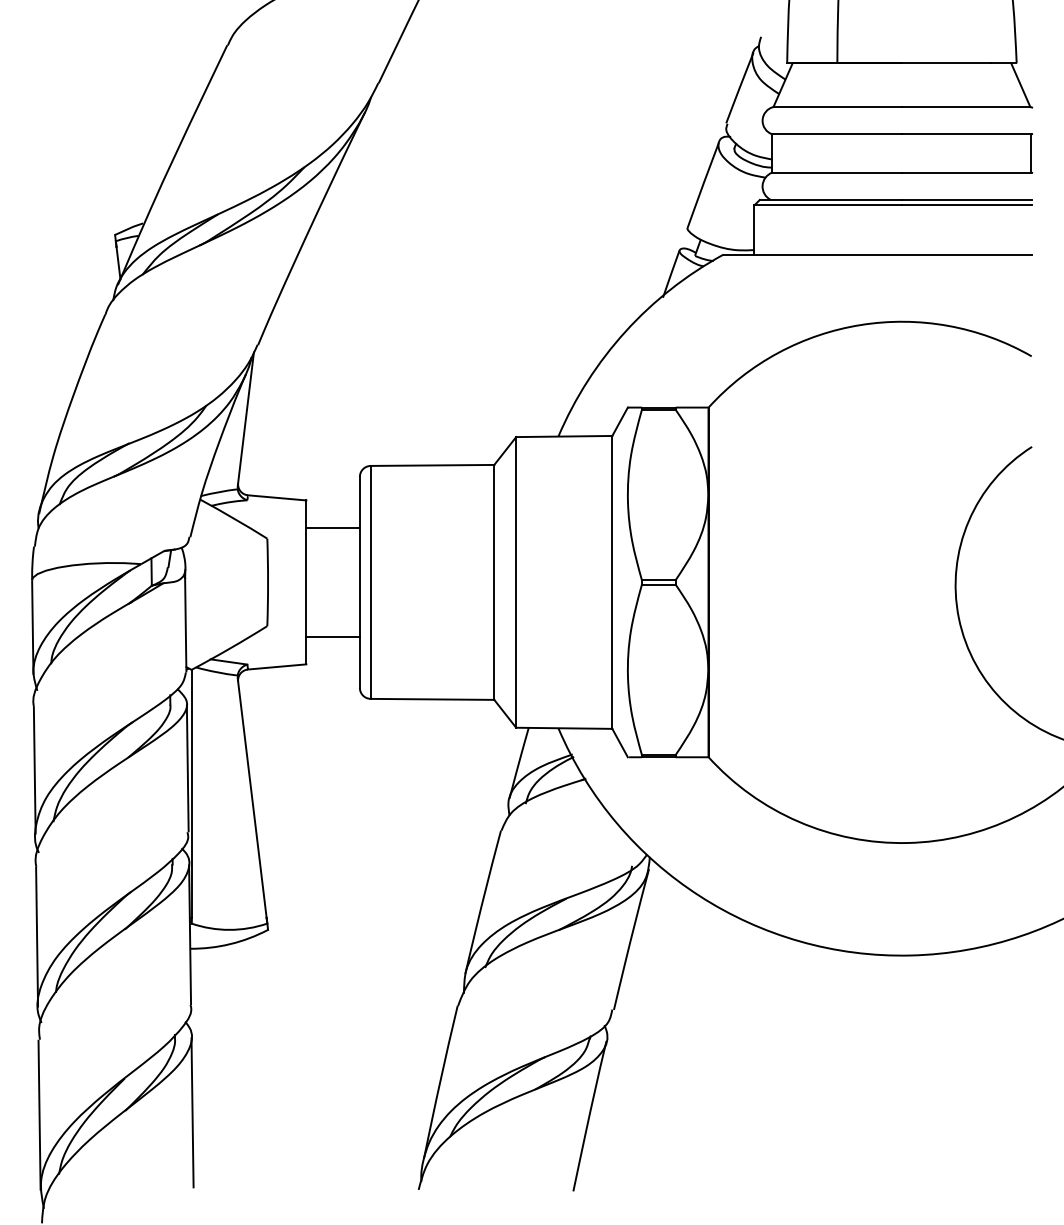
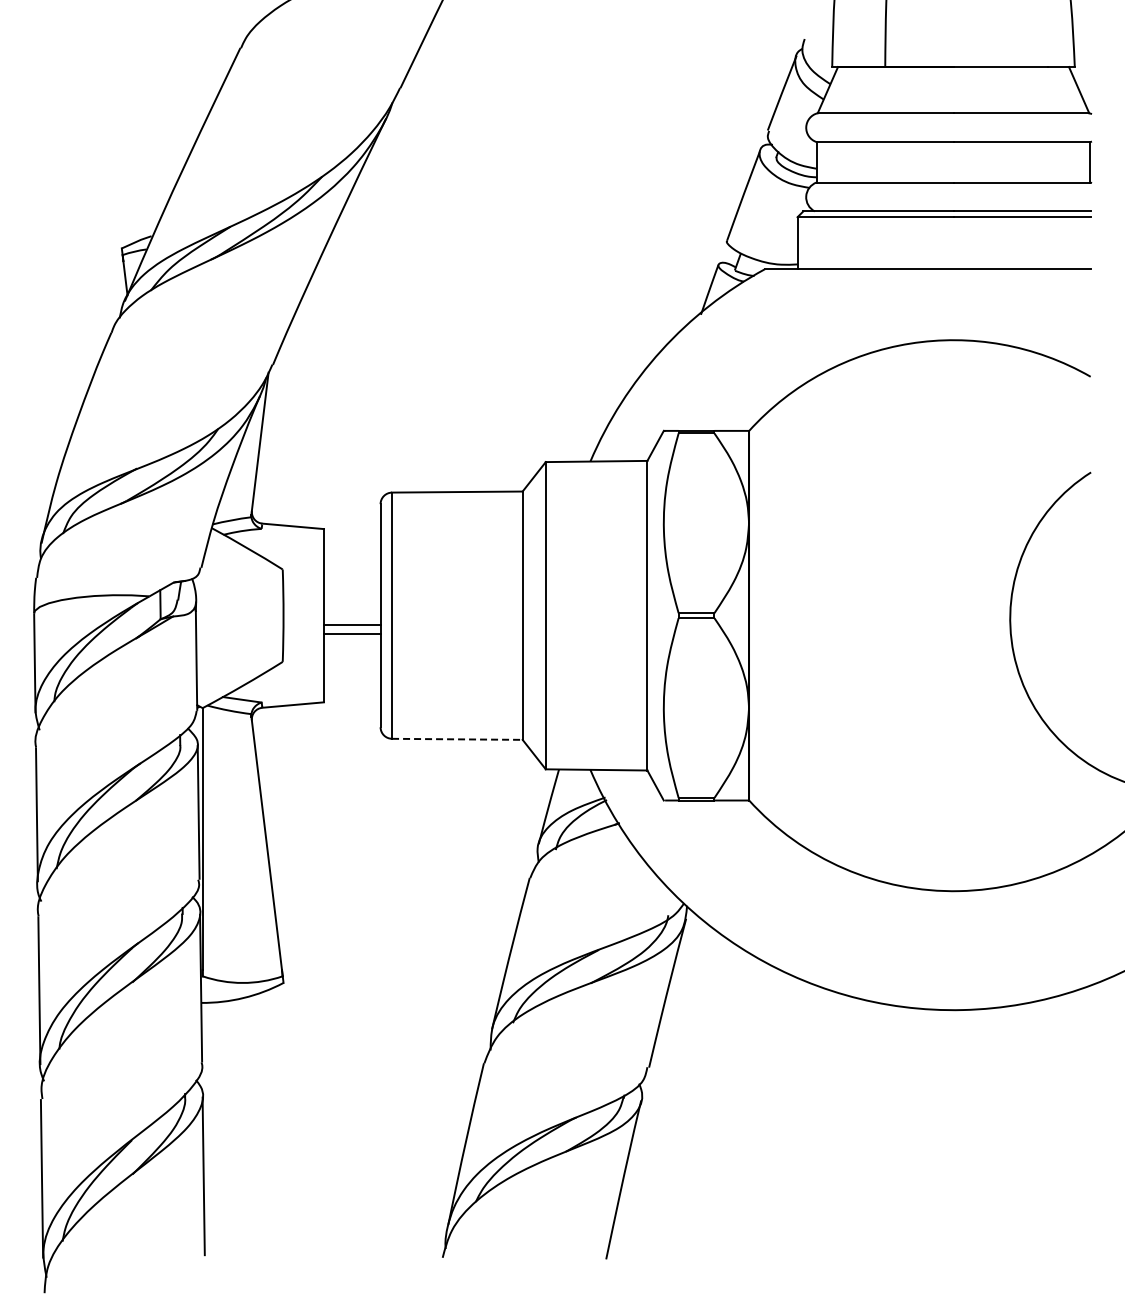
line: (333, 527) -> (352, 624), moved
line: (333, 637) -> (352, 634), moved
line: (432, 699) -> (457, 739), solid -> dashed

